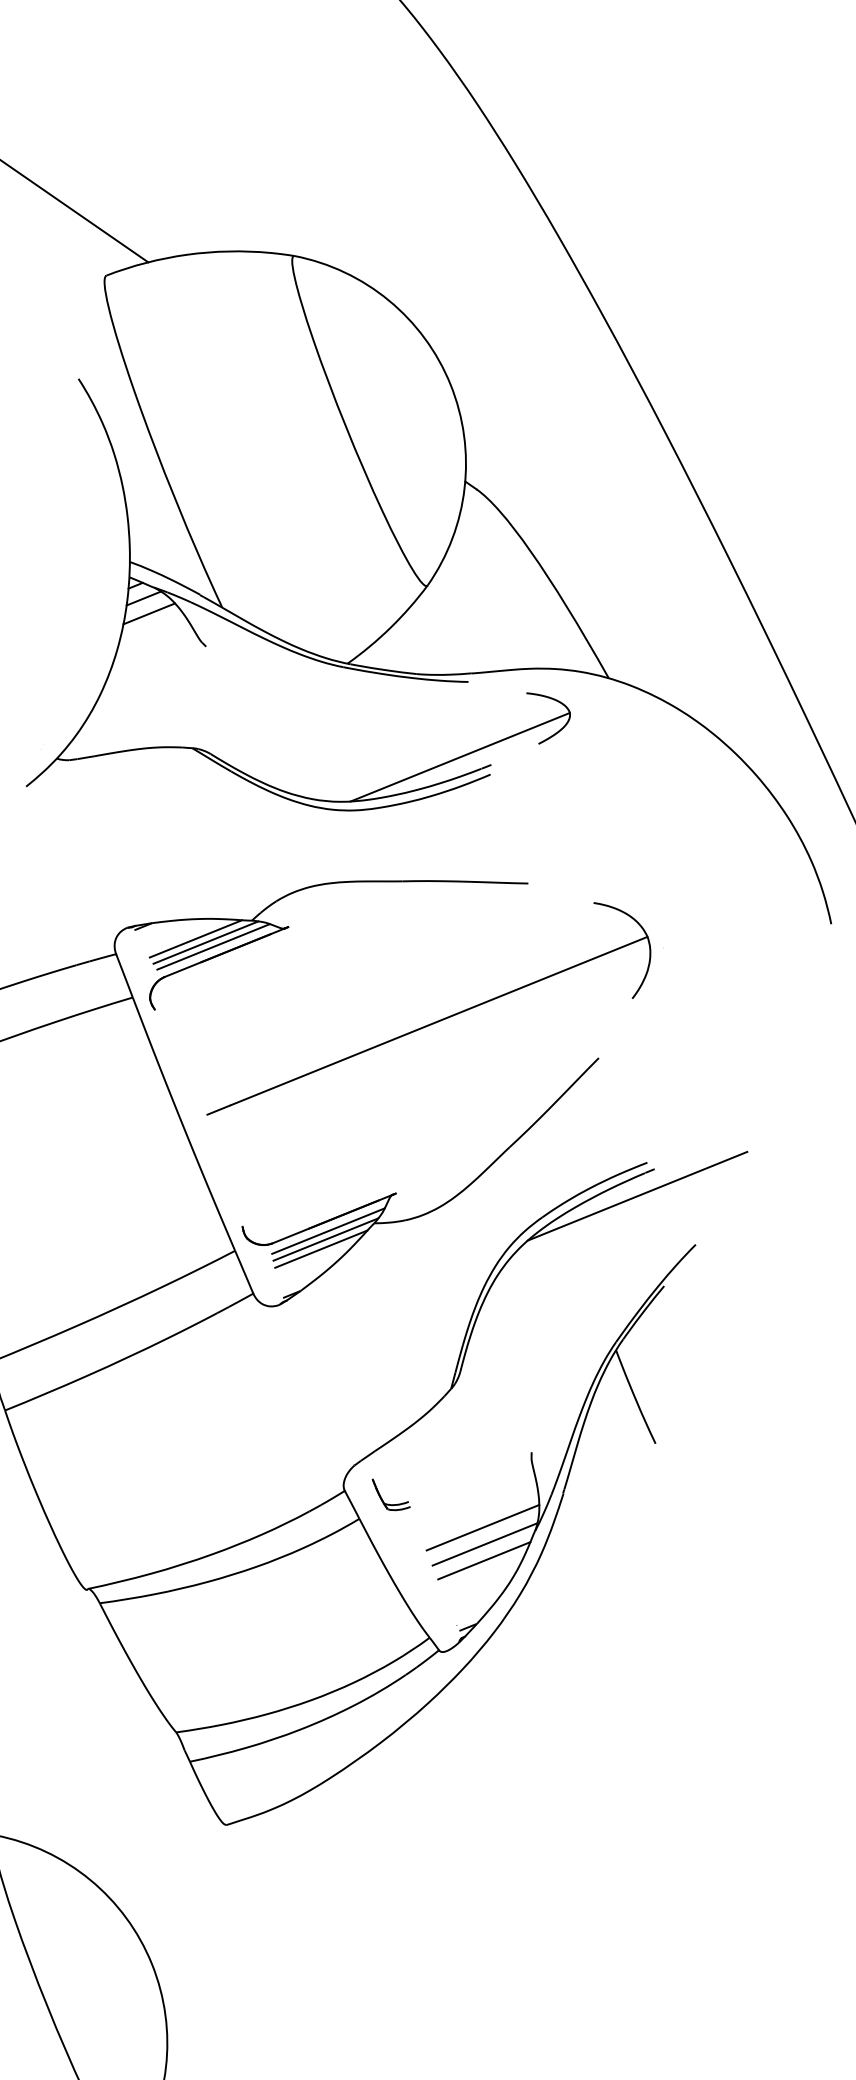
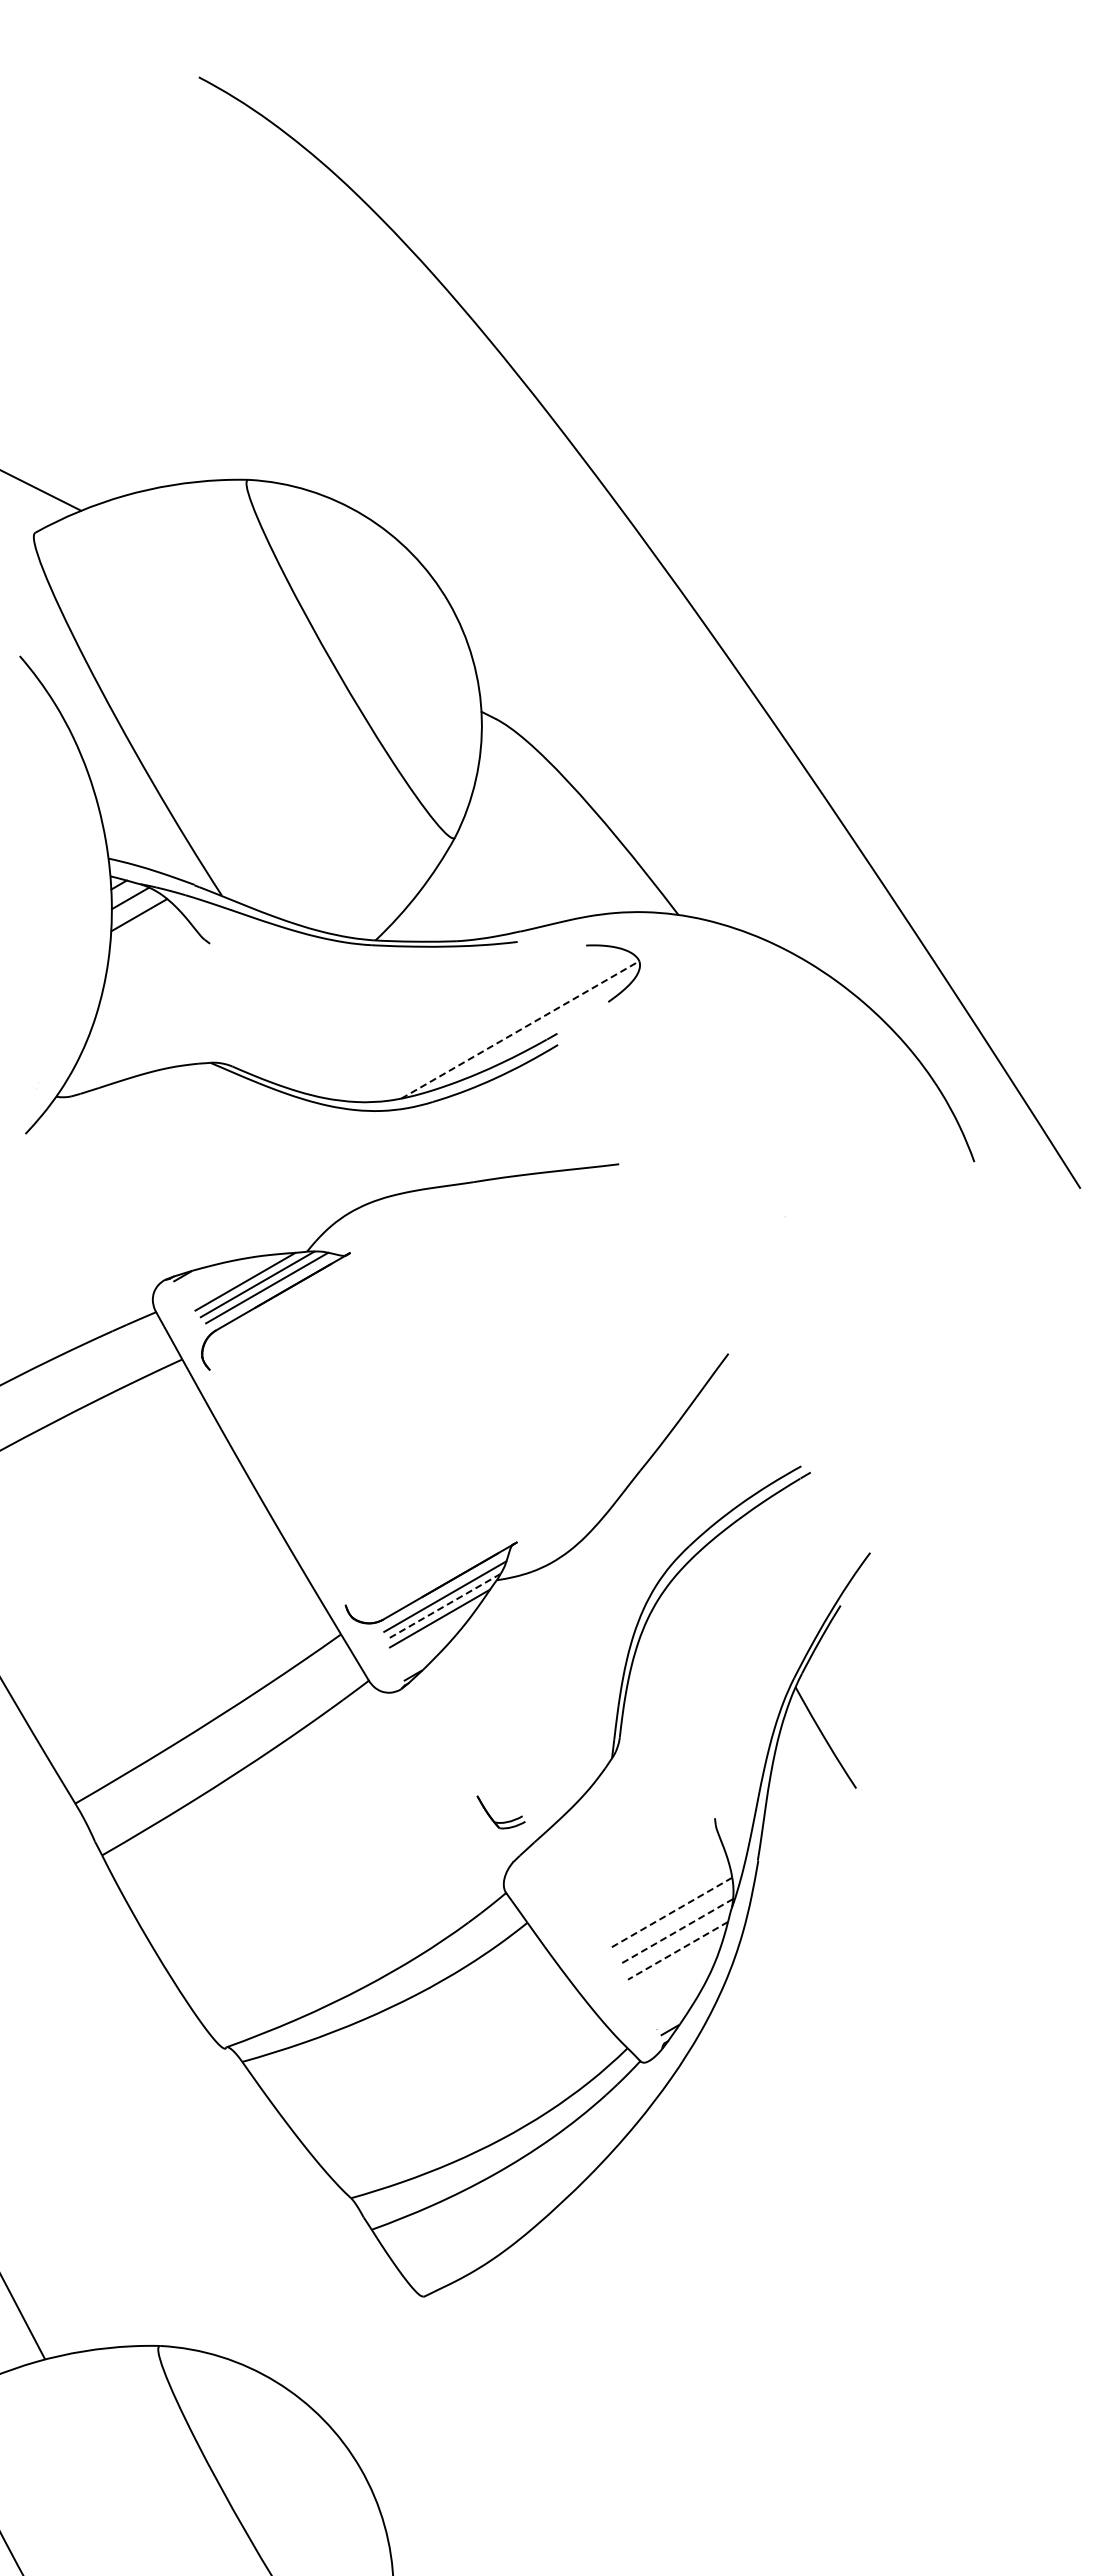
line: (460, 756) -> (520, 1029), solid -> dashed
part: (436, 1021) -> (535, 1337), removed
line: (637, 1196) -> (795, 1506), removed
line: (325, 1239) -> (443, 1606), solid -> dashed
part: (386, 1503) -> (497, 1821), moved
line: (483, 1527) -> (671, 1912), solid -> dashed
line: (485, 1544) -> (676, 1931), solid -> dashed
line: (484, 1560) -> (678, 1950), solid -> dashed

